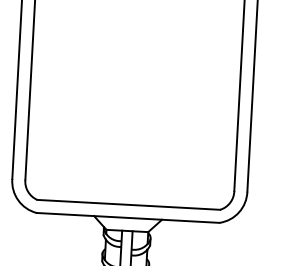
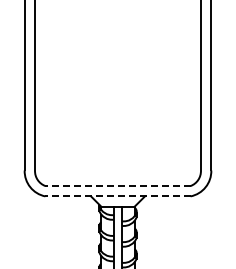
line: (128, 205) -> (117, 186), solid -> dashed
line: (127, 217) -> (117, 196), solid -> dashed

